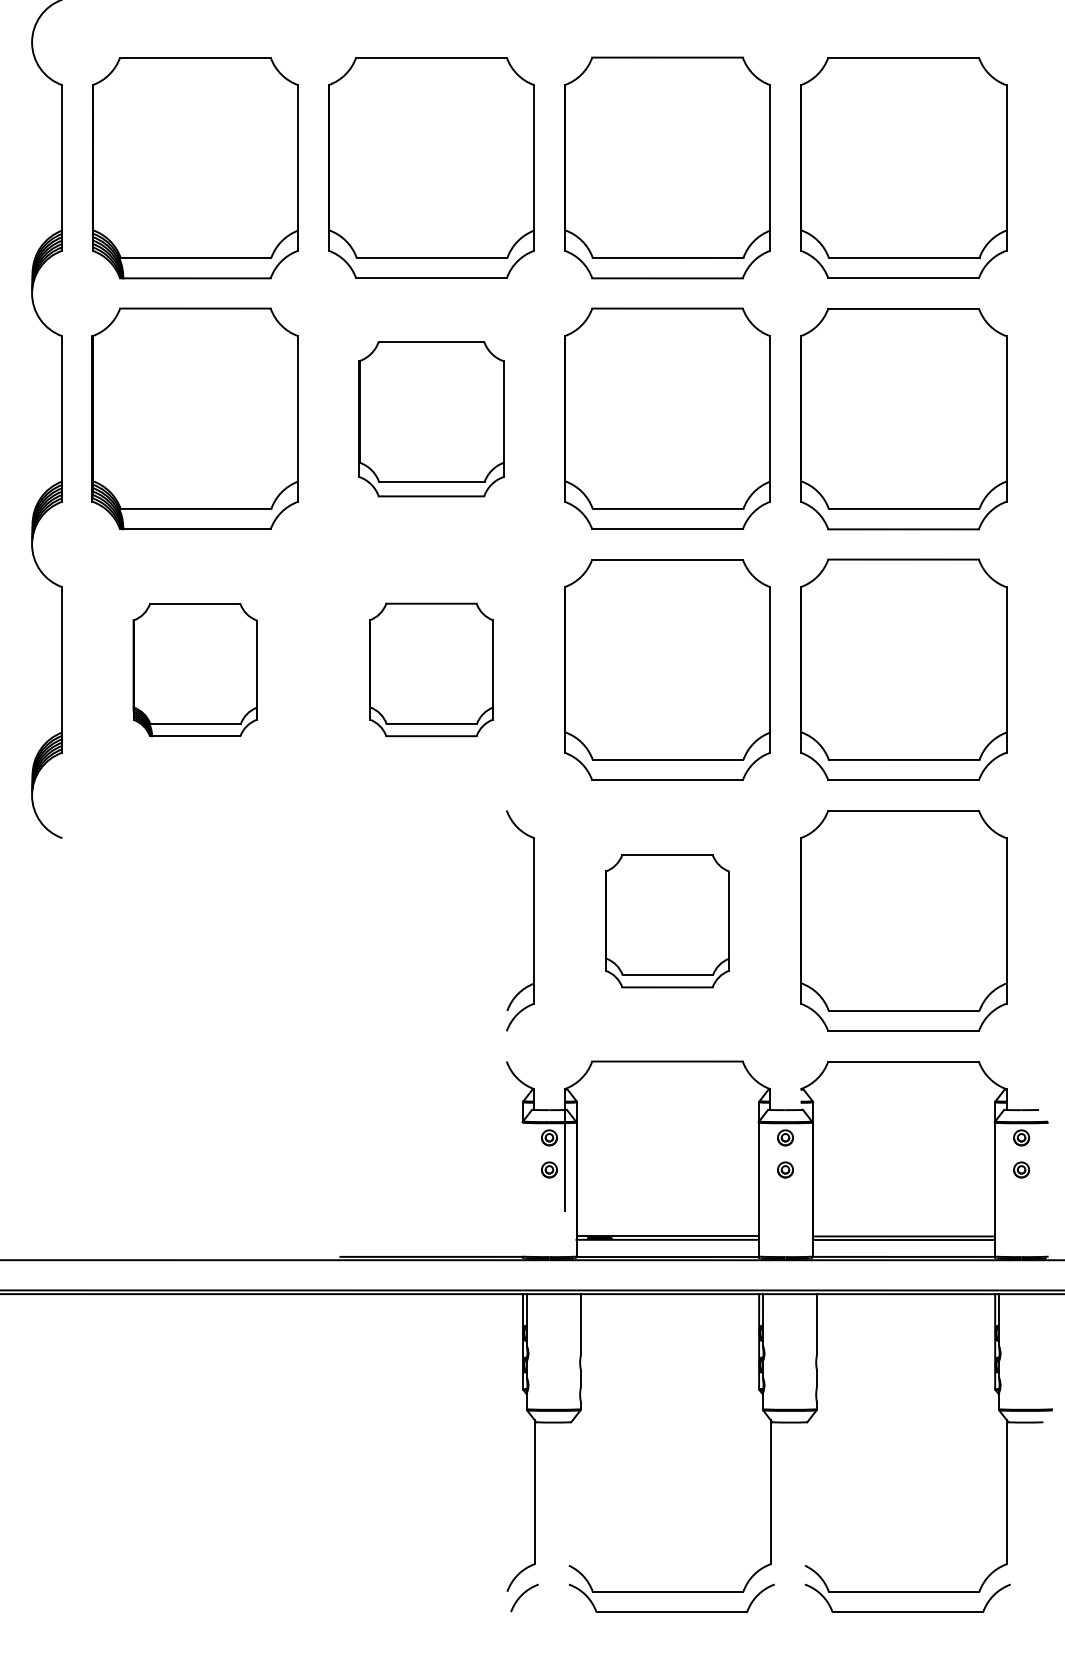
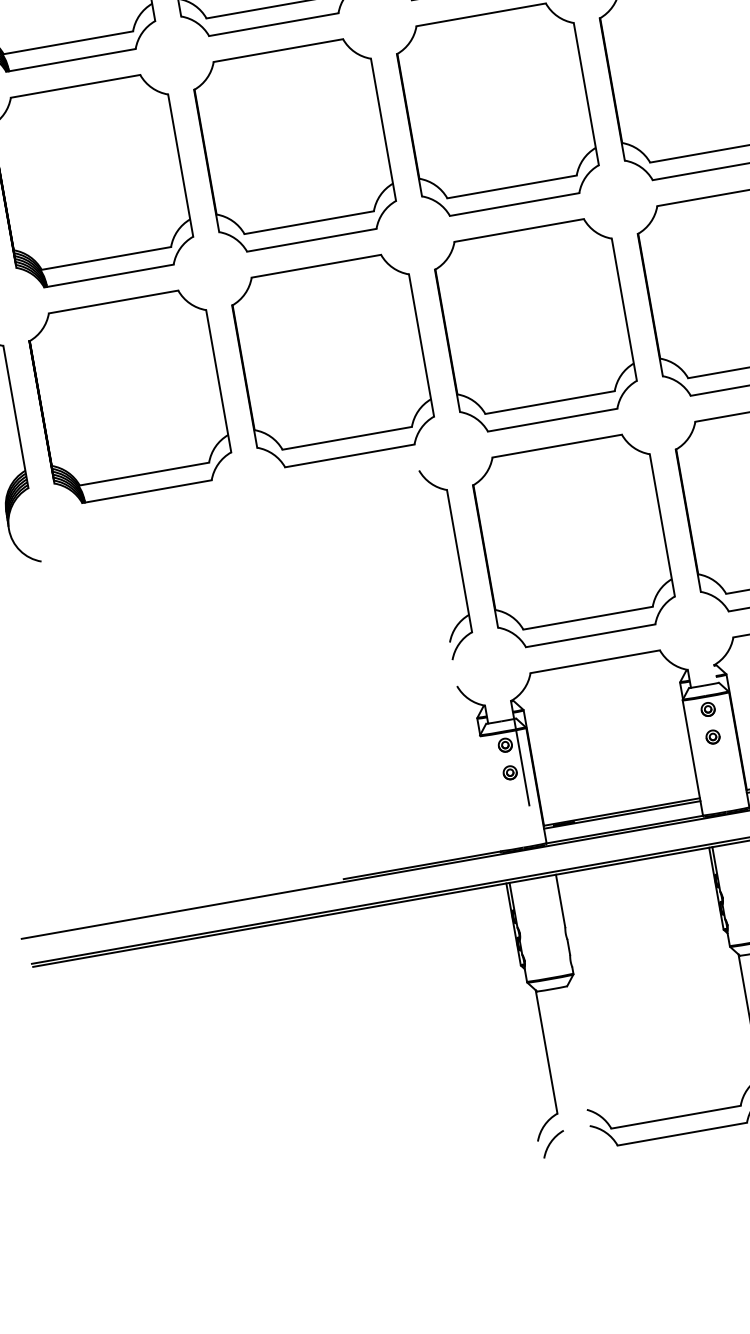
part: (431, 419) -> (295, 145), size x1.43
part: (431, 669) -> (333, 360), size x1.67
part: (194, 670) -> (129, 397), size x1.67
part: (667, 921) -> (574, 541), size x1.67

